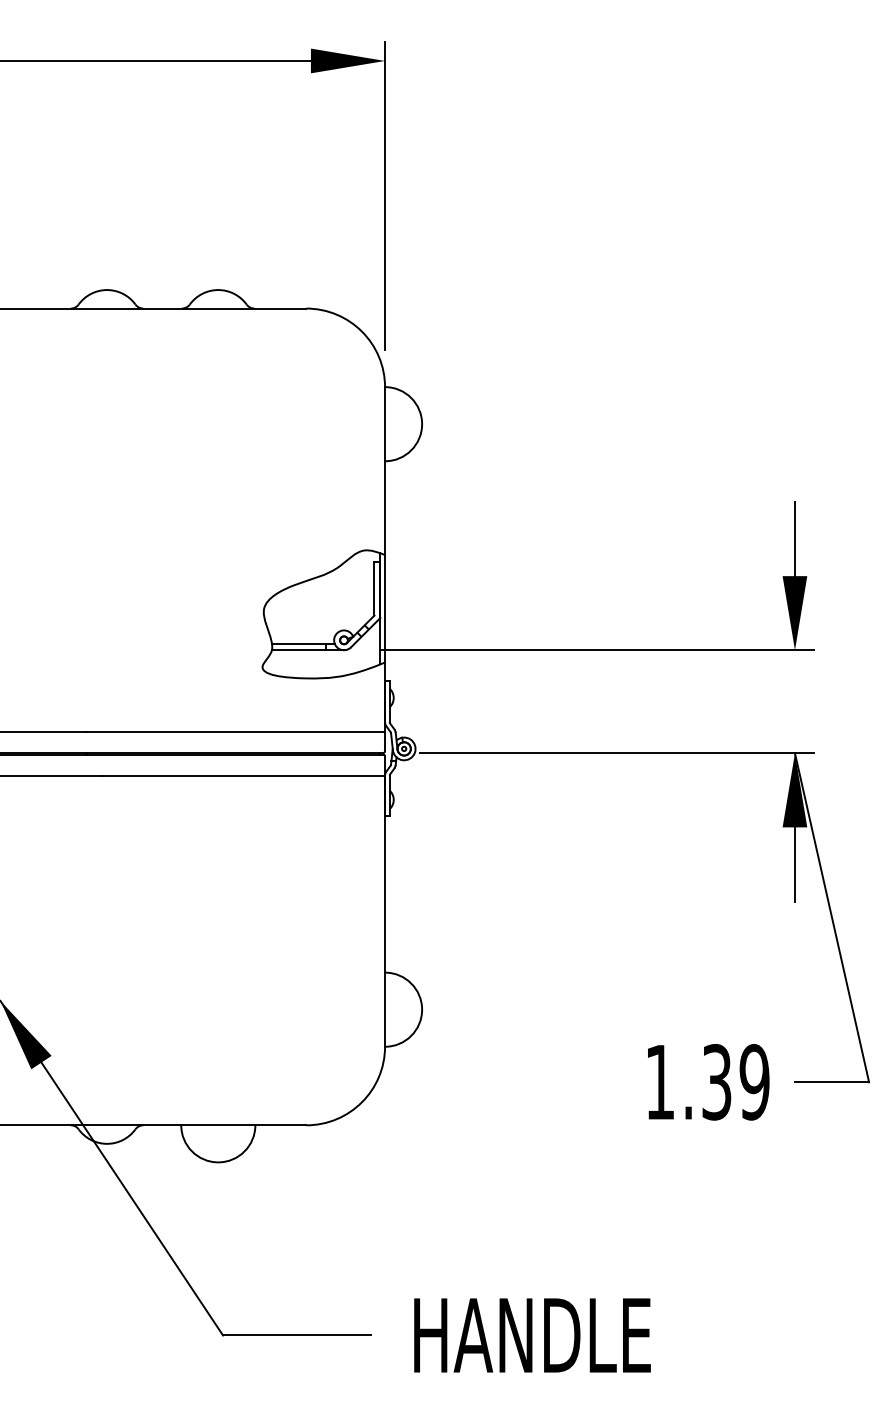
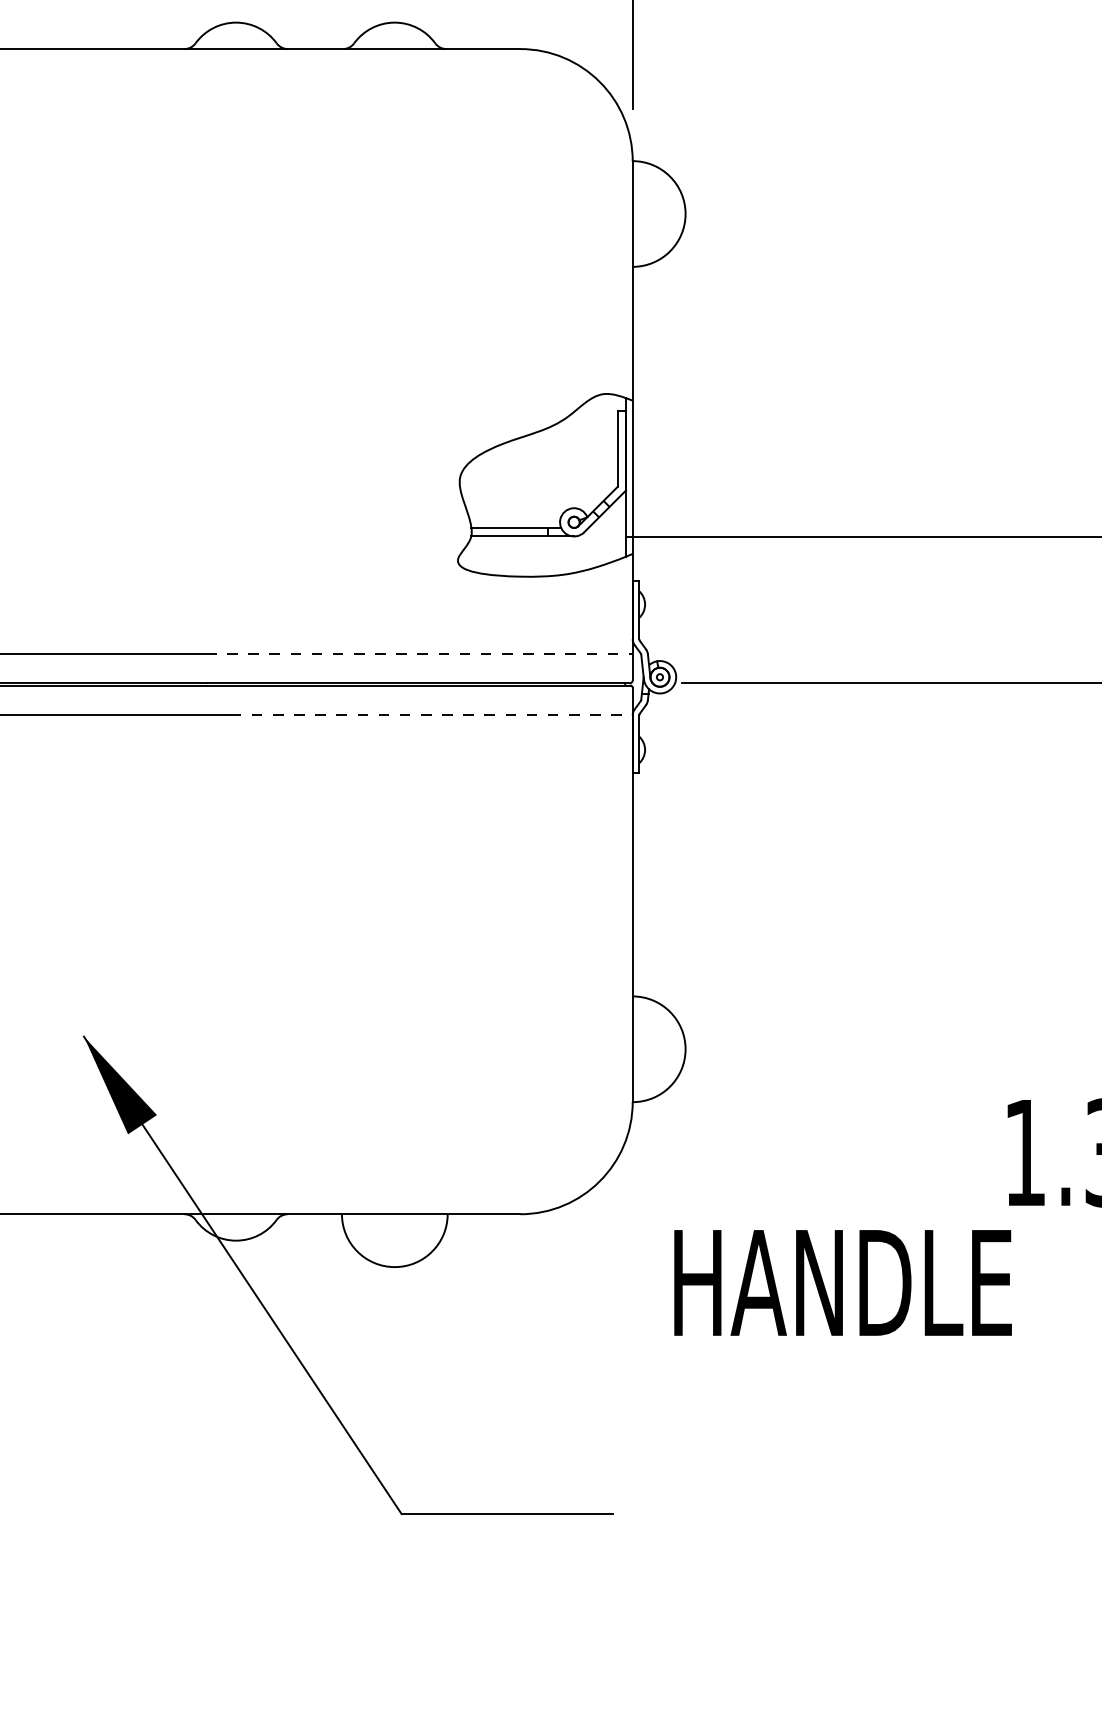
line: (235, 732) -> (419, 653), solid -> dashed
line: (244, 775) -> (432, 715), solid -> dashed
text: (532, 1335) -> (843, 1282), moved

